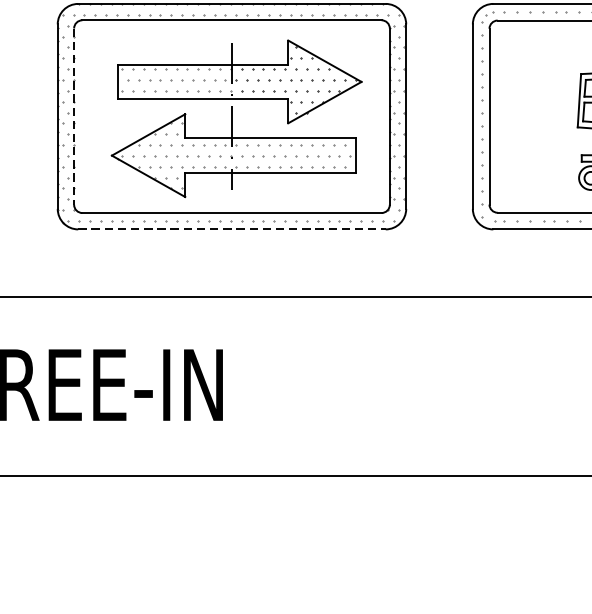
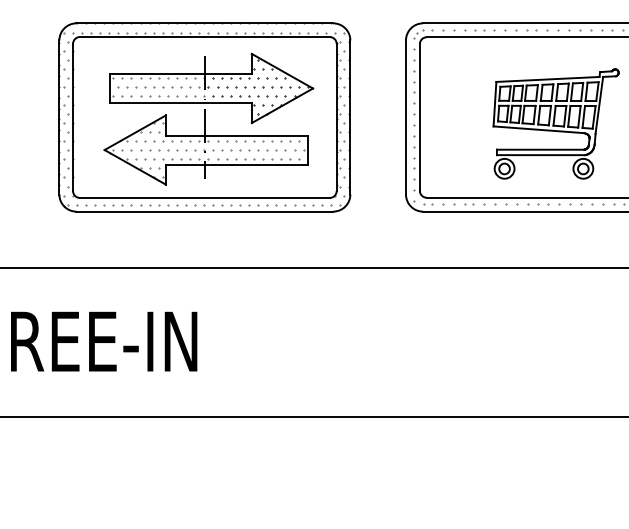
line: (74, 116) -> (73, 117), dashed -> solid
line: (232, 229) -> (205, 211), dashed -> solid

